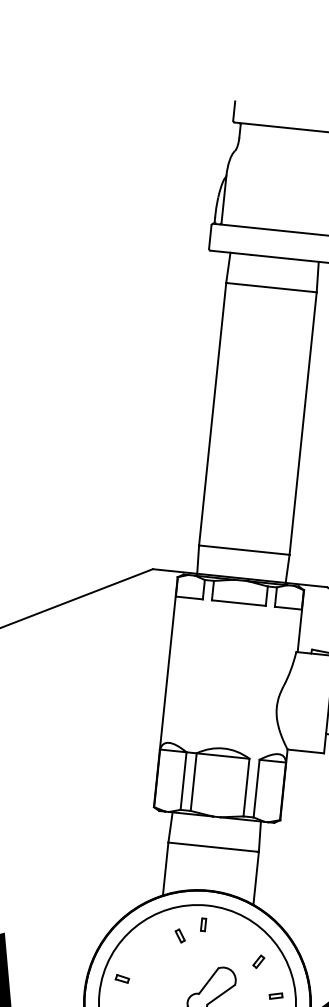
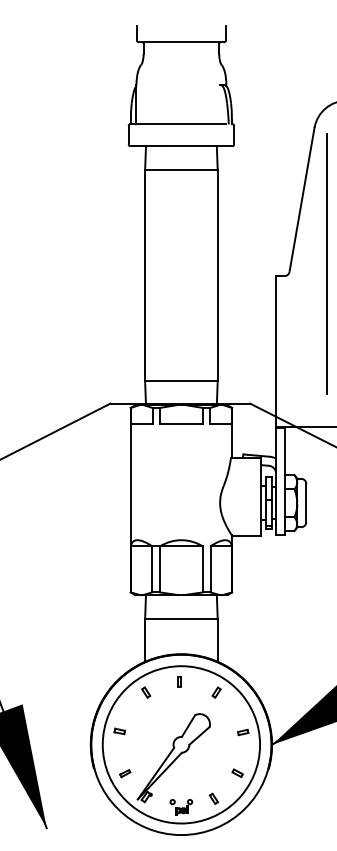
part: (180, 935) -> (146, 692), moved
part: (258, 961) -> (216, 692), moved

